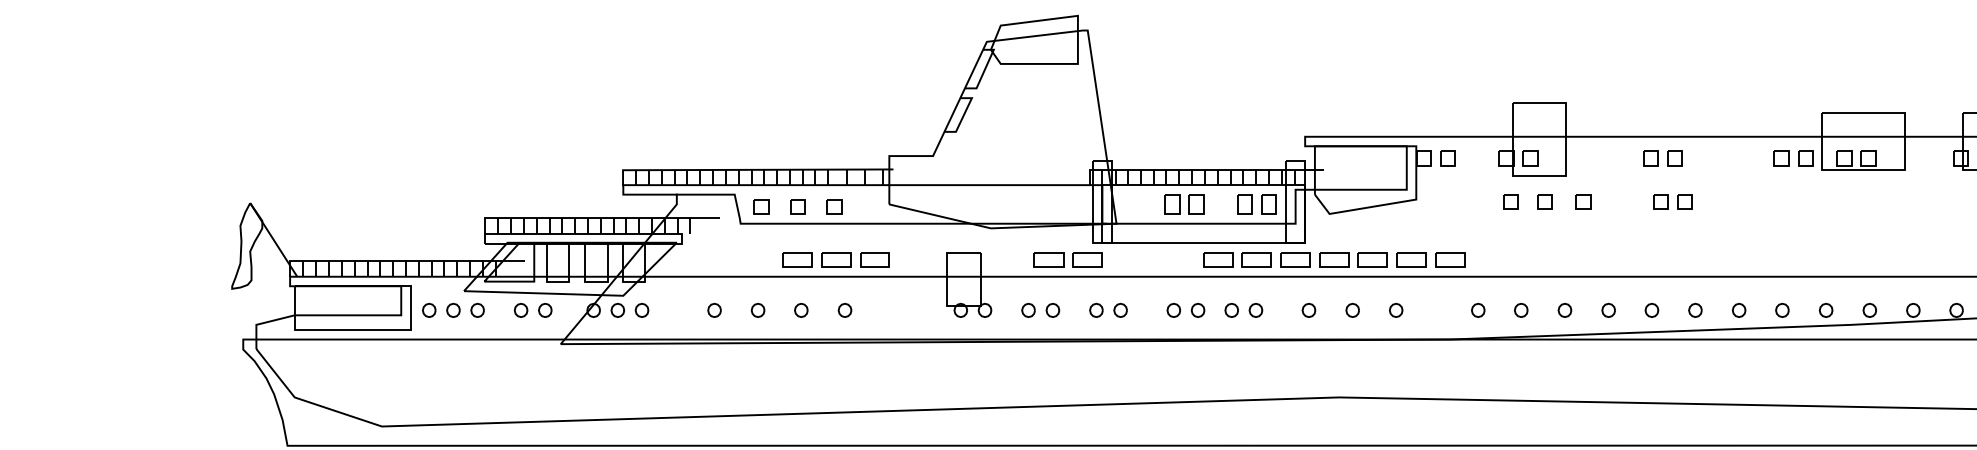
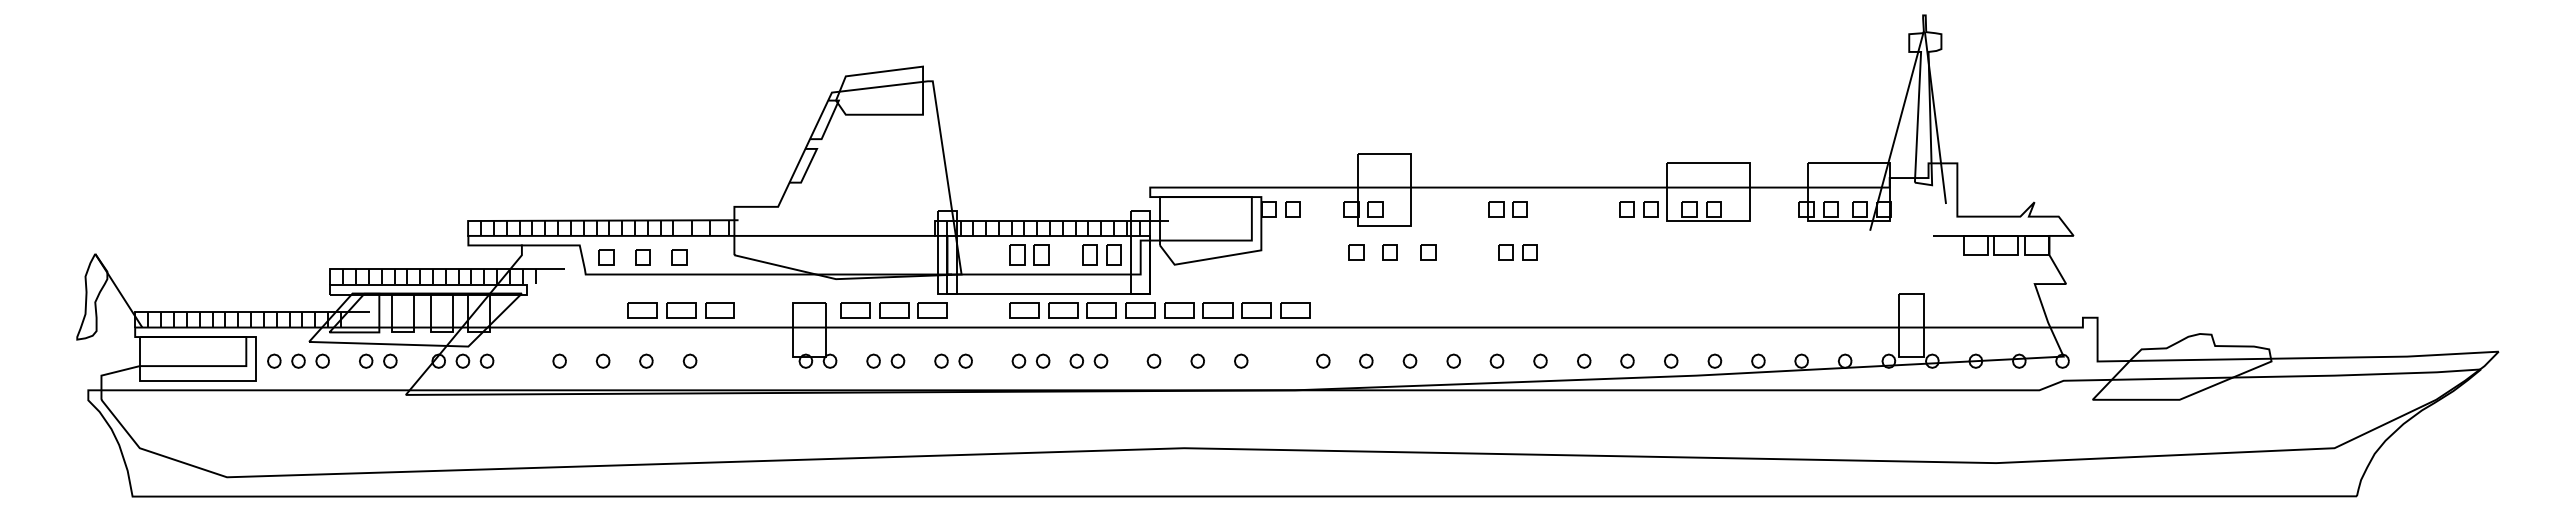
part: (1010, 259) -> (855, 310), added
part: (1179, 259) -> (1024, 310), added

